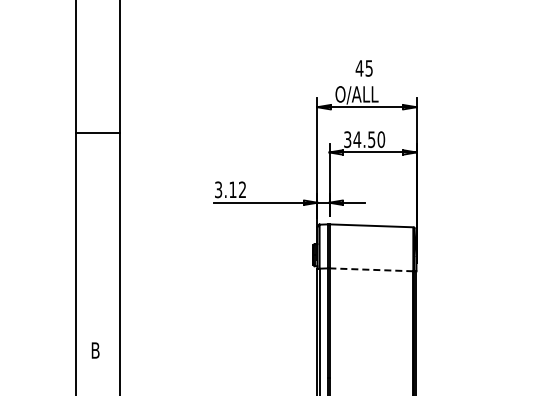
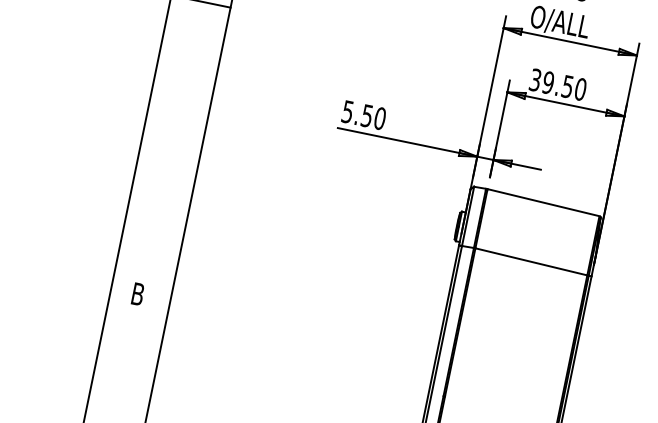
text: (357, 139) -> (548, 82), 34.50 -> 39.50
text: (230, 189) -> (363, 114), 3.12 -> 5.50
line: (371, 269) -> (531, 261), dashed -> solid

